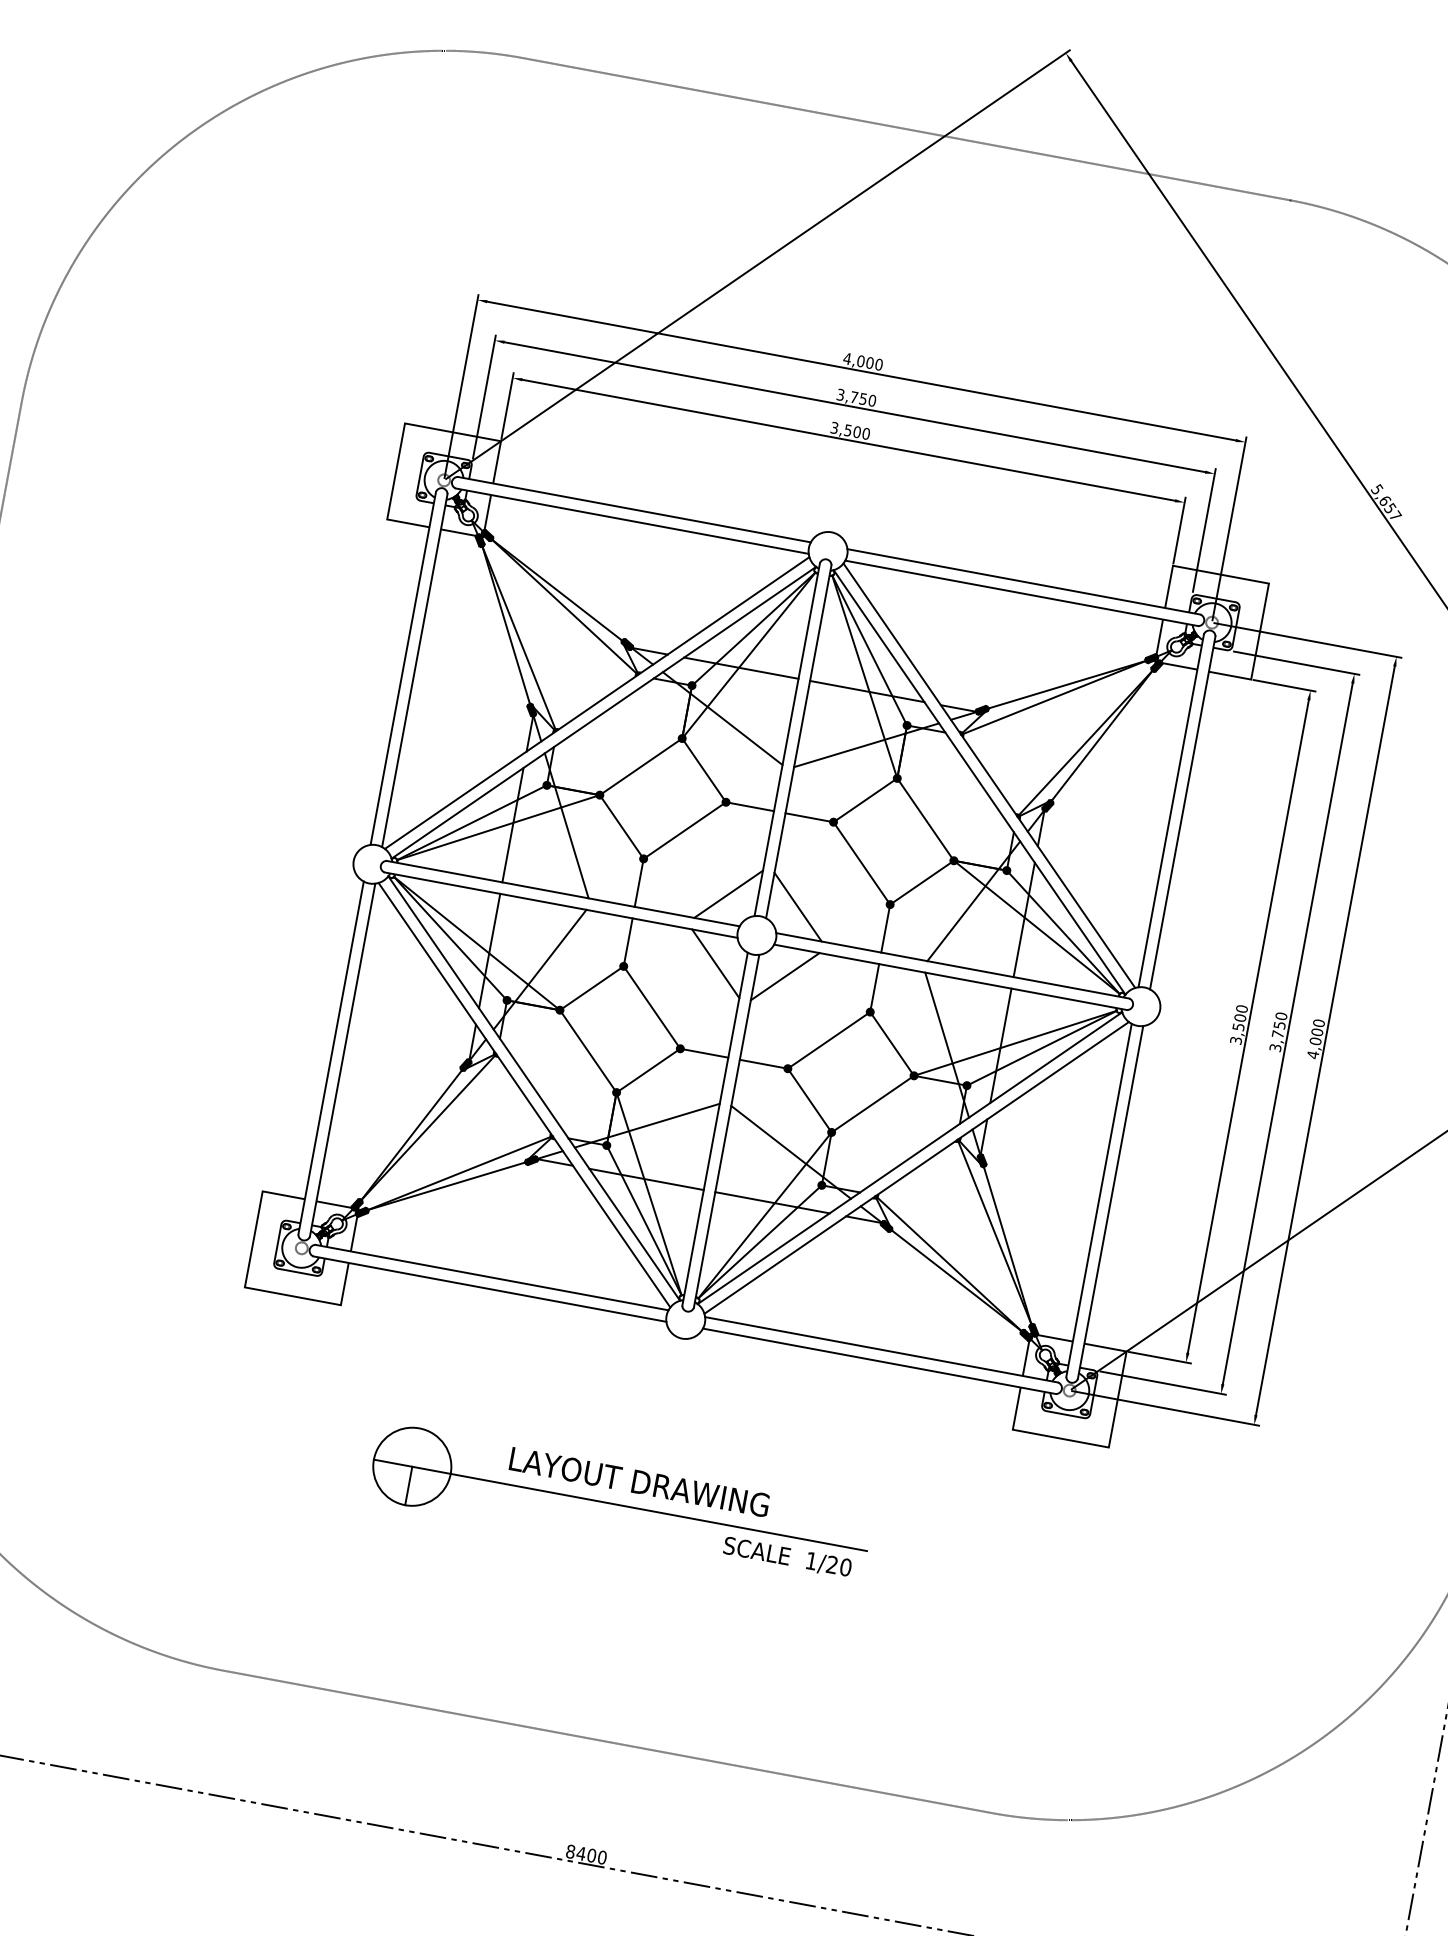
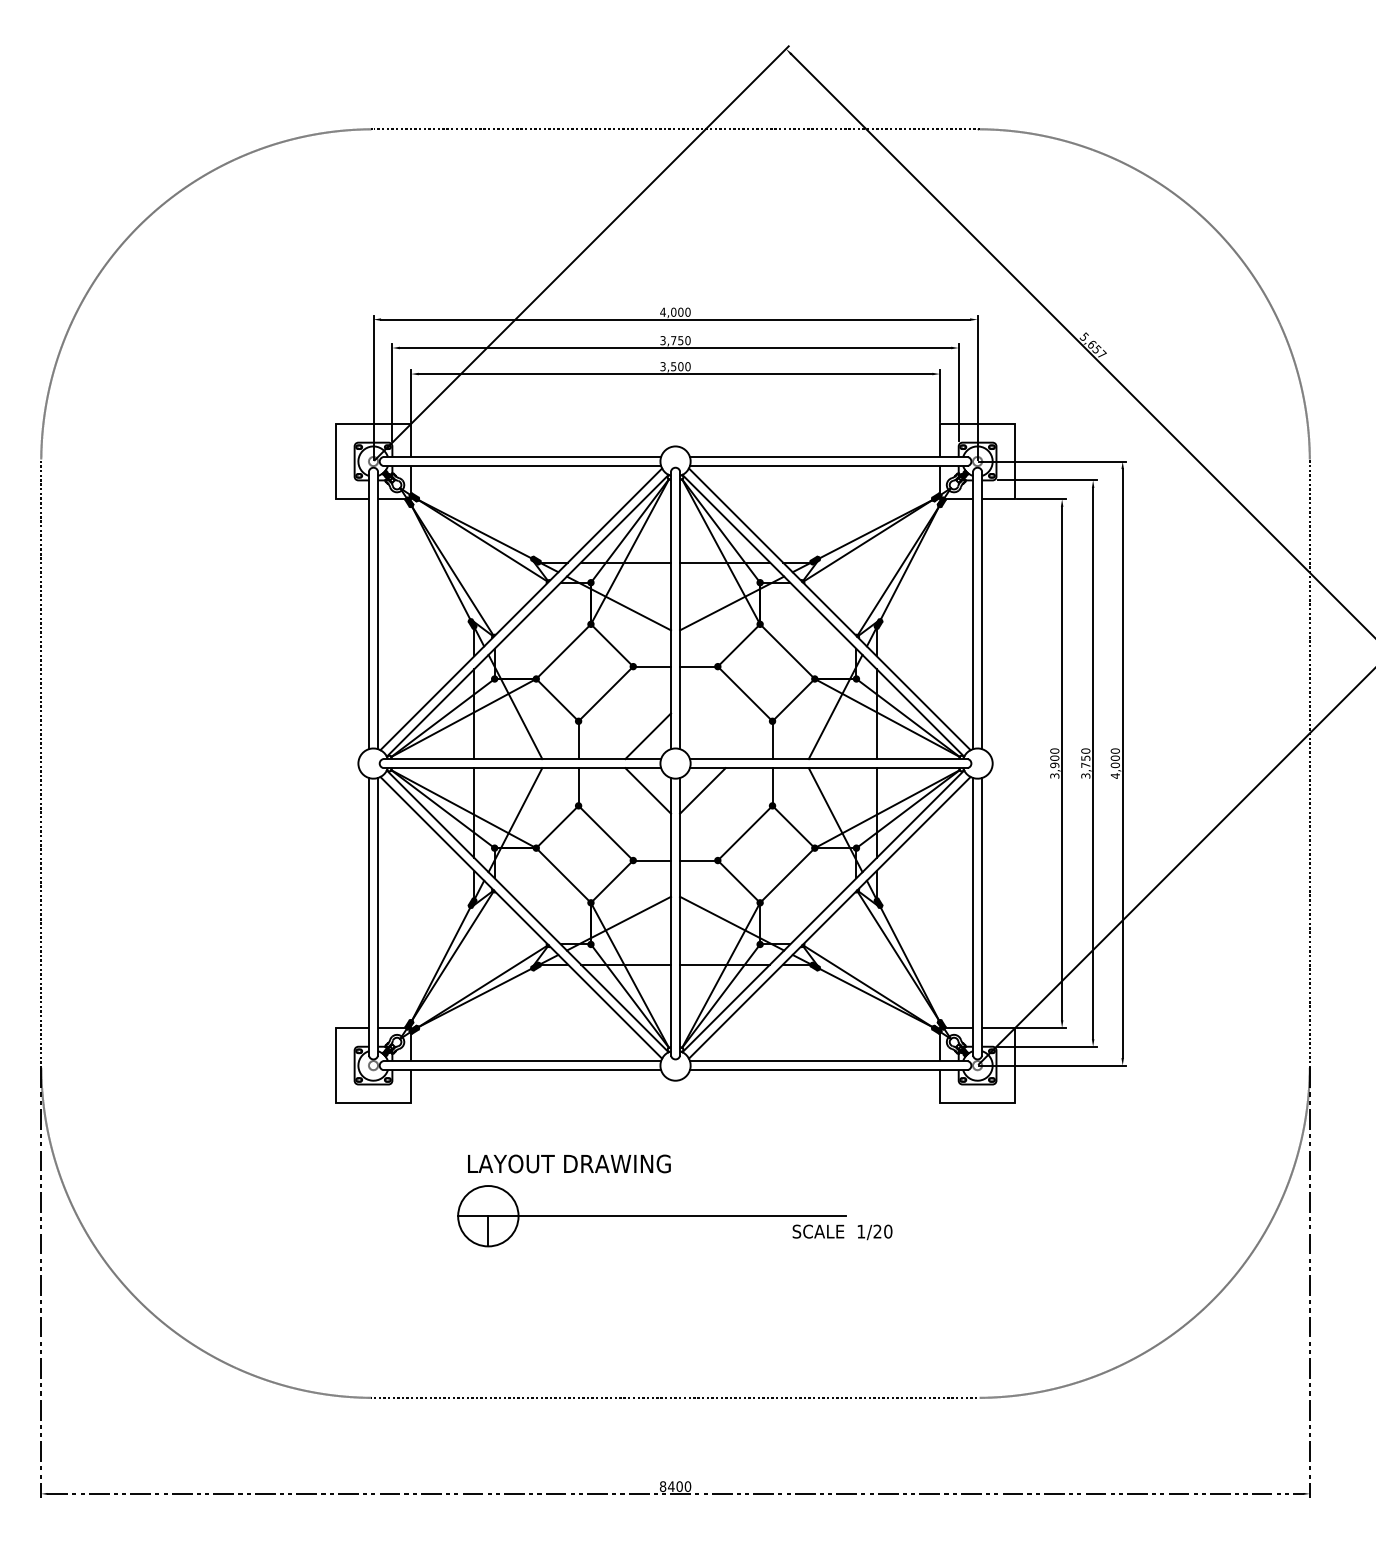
line: (797, 907) -> (702, 736), removed
text: (1238, 1027) -> (1054, 765), 3,500 -> 3,900
text: (639, 1481) -> (569, 1163), moved
text: (787, 1557) -> (842, 1232), moved

